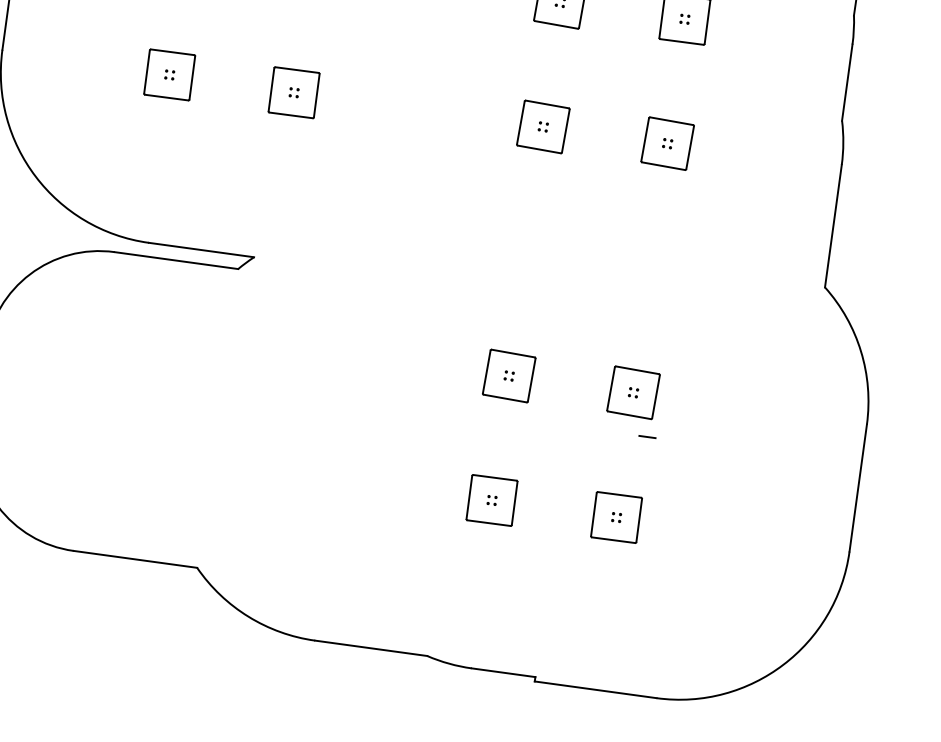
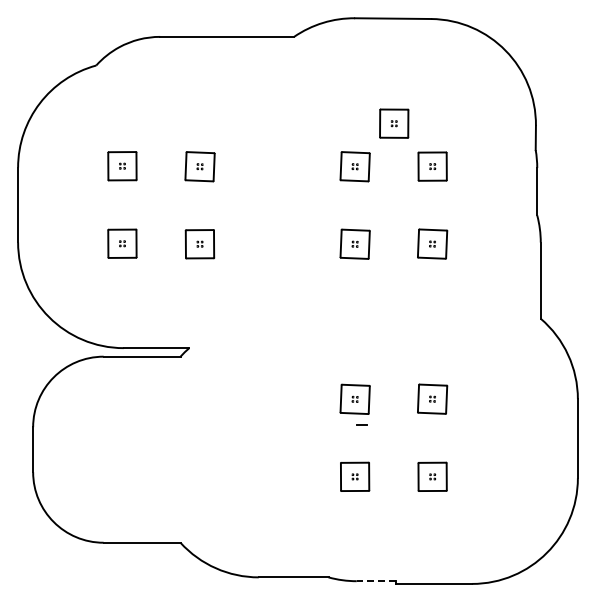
line: (647, 436) -> (361, 424), moved
line: (503, 673) -> (376, 581), solid -> dashed

